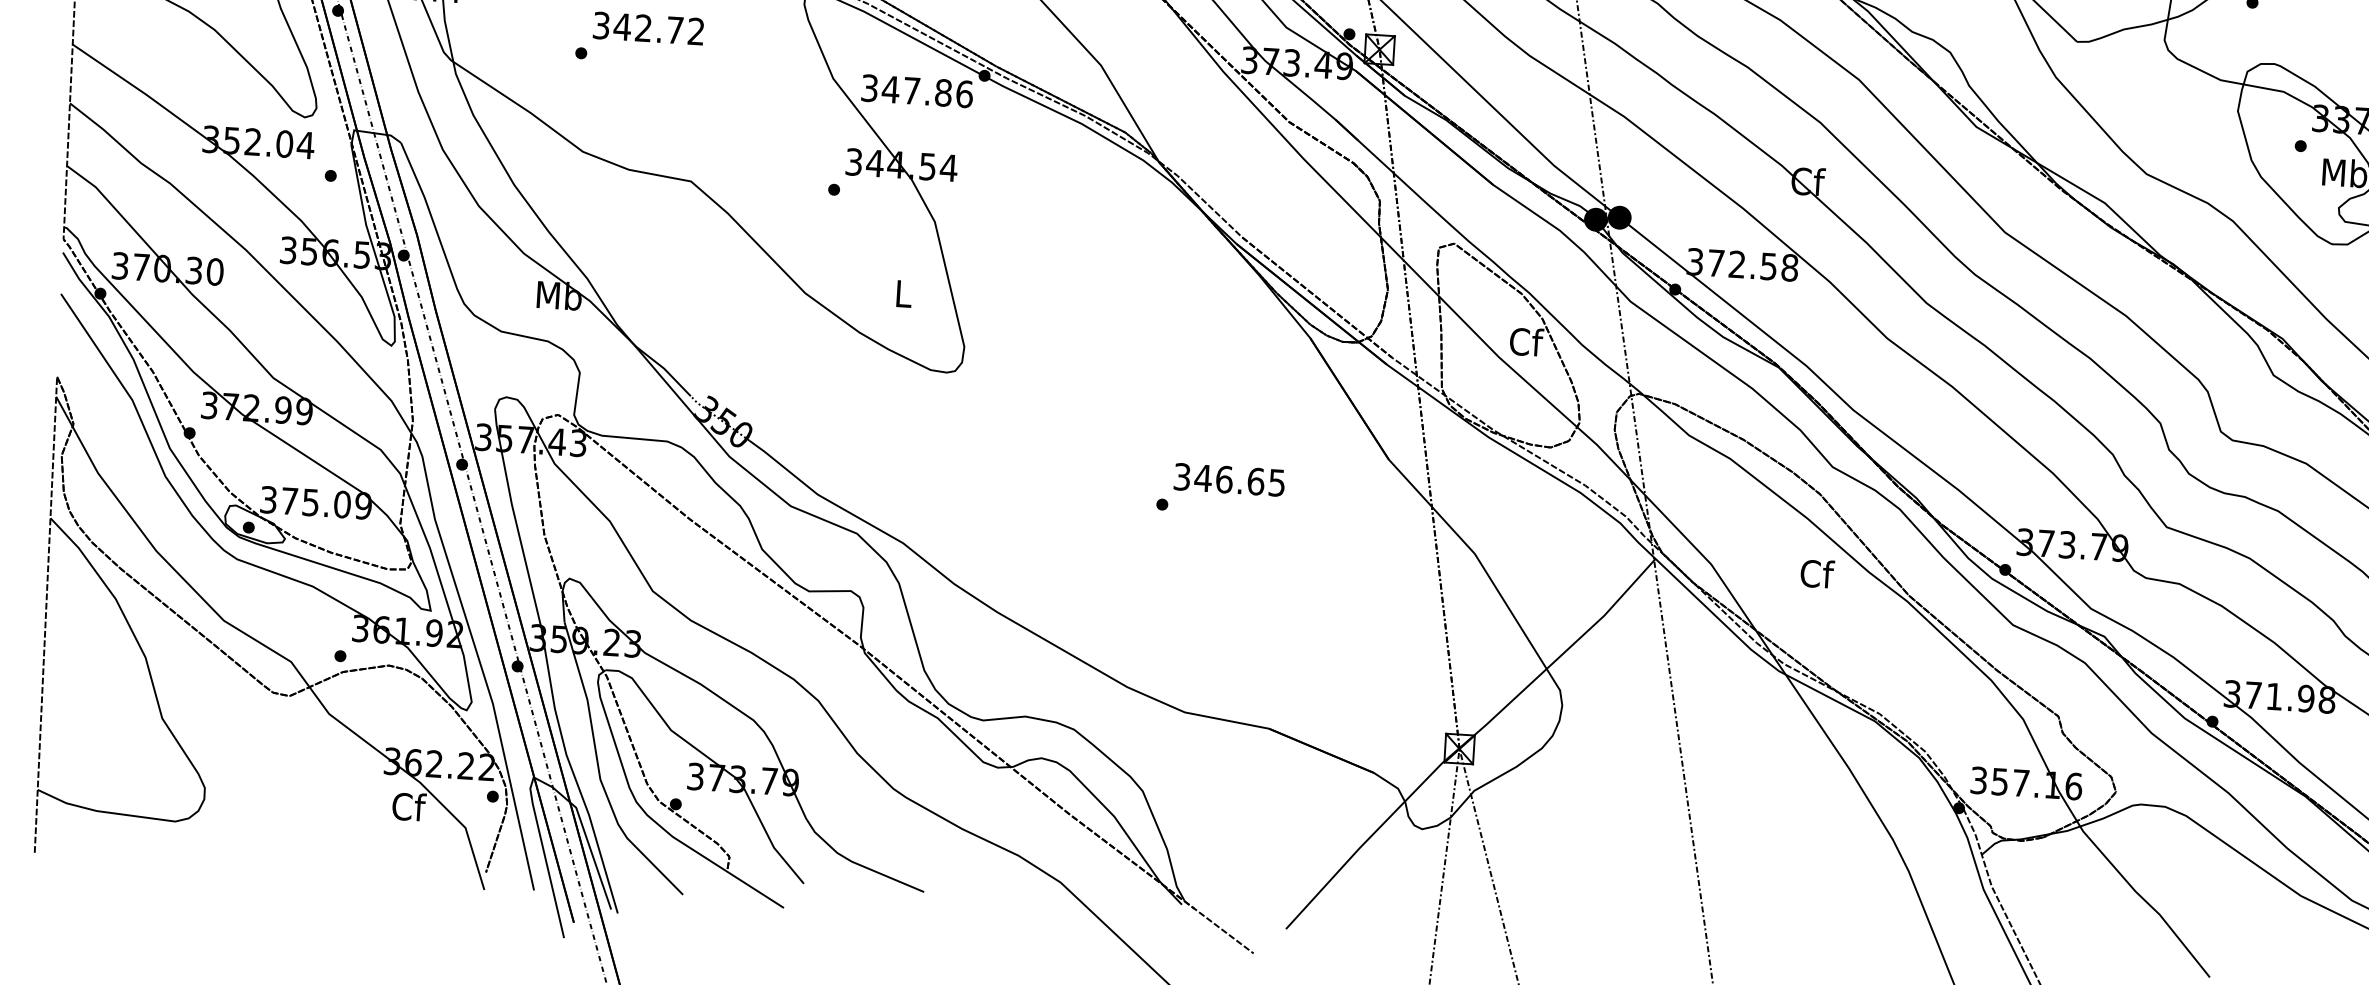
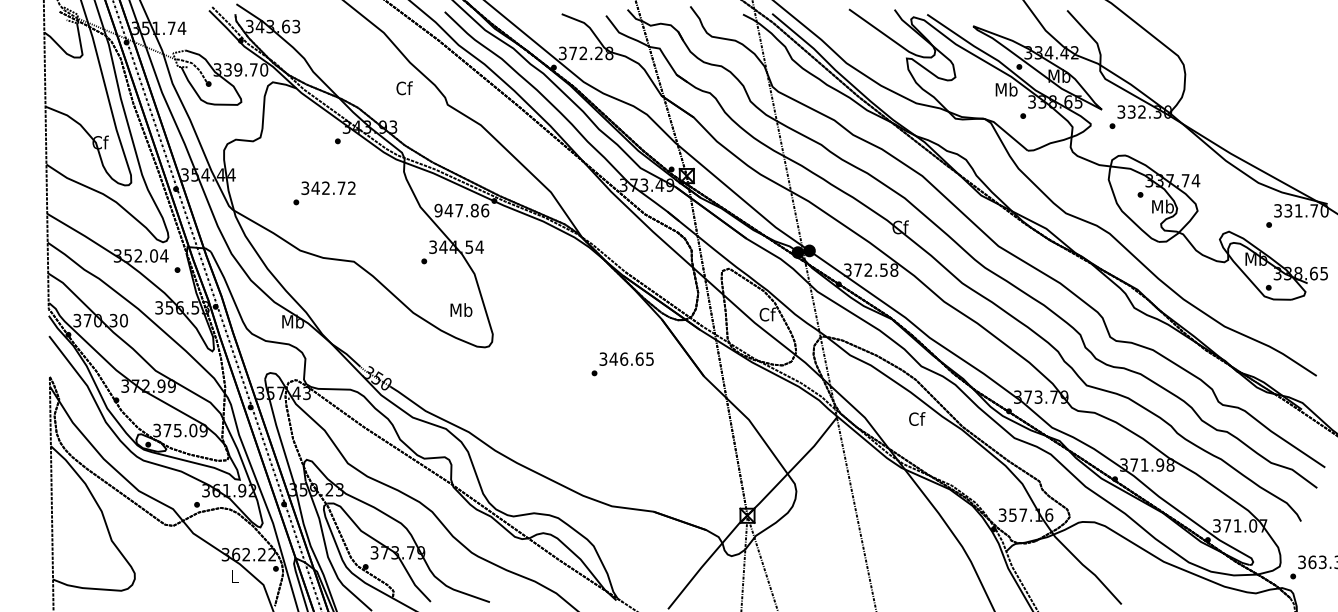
text: (869, 87) -> (438, 210), 347.86 -> 947.86
text: (903, 292) -> (461, 309), L -> Mb
text: (1220, 490) -> (622, 364), moved
text: (409, 807) -> (235, 576), Cf -> L

